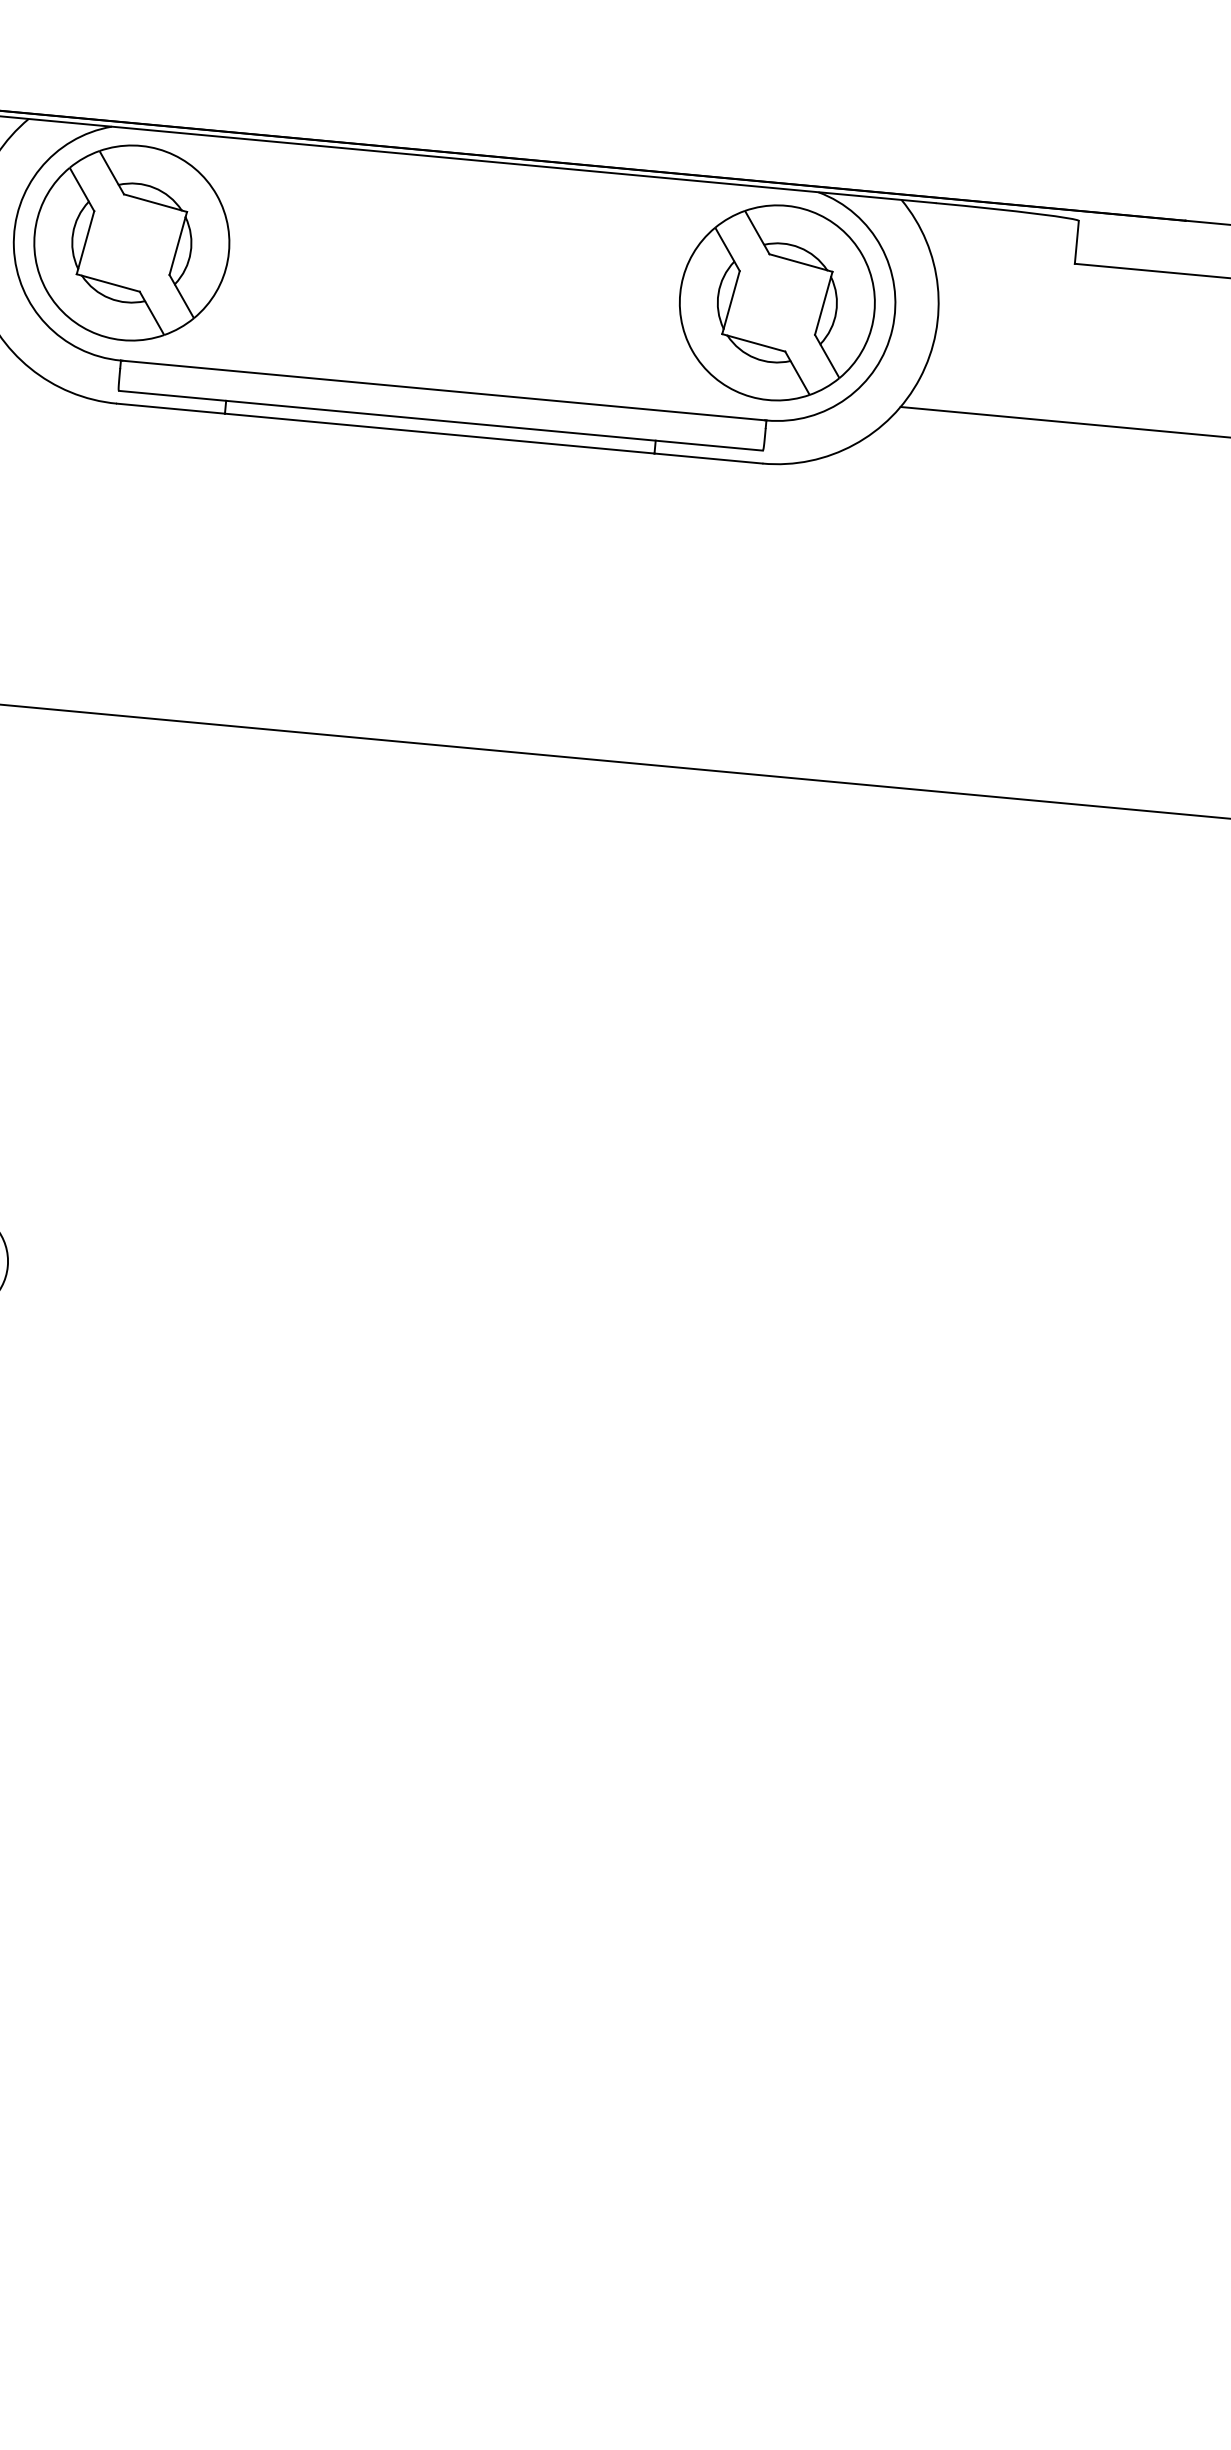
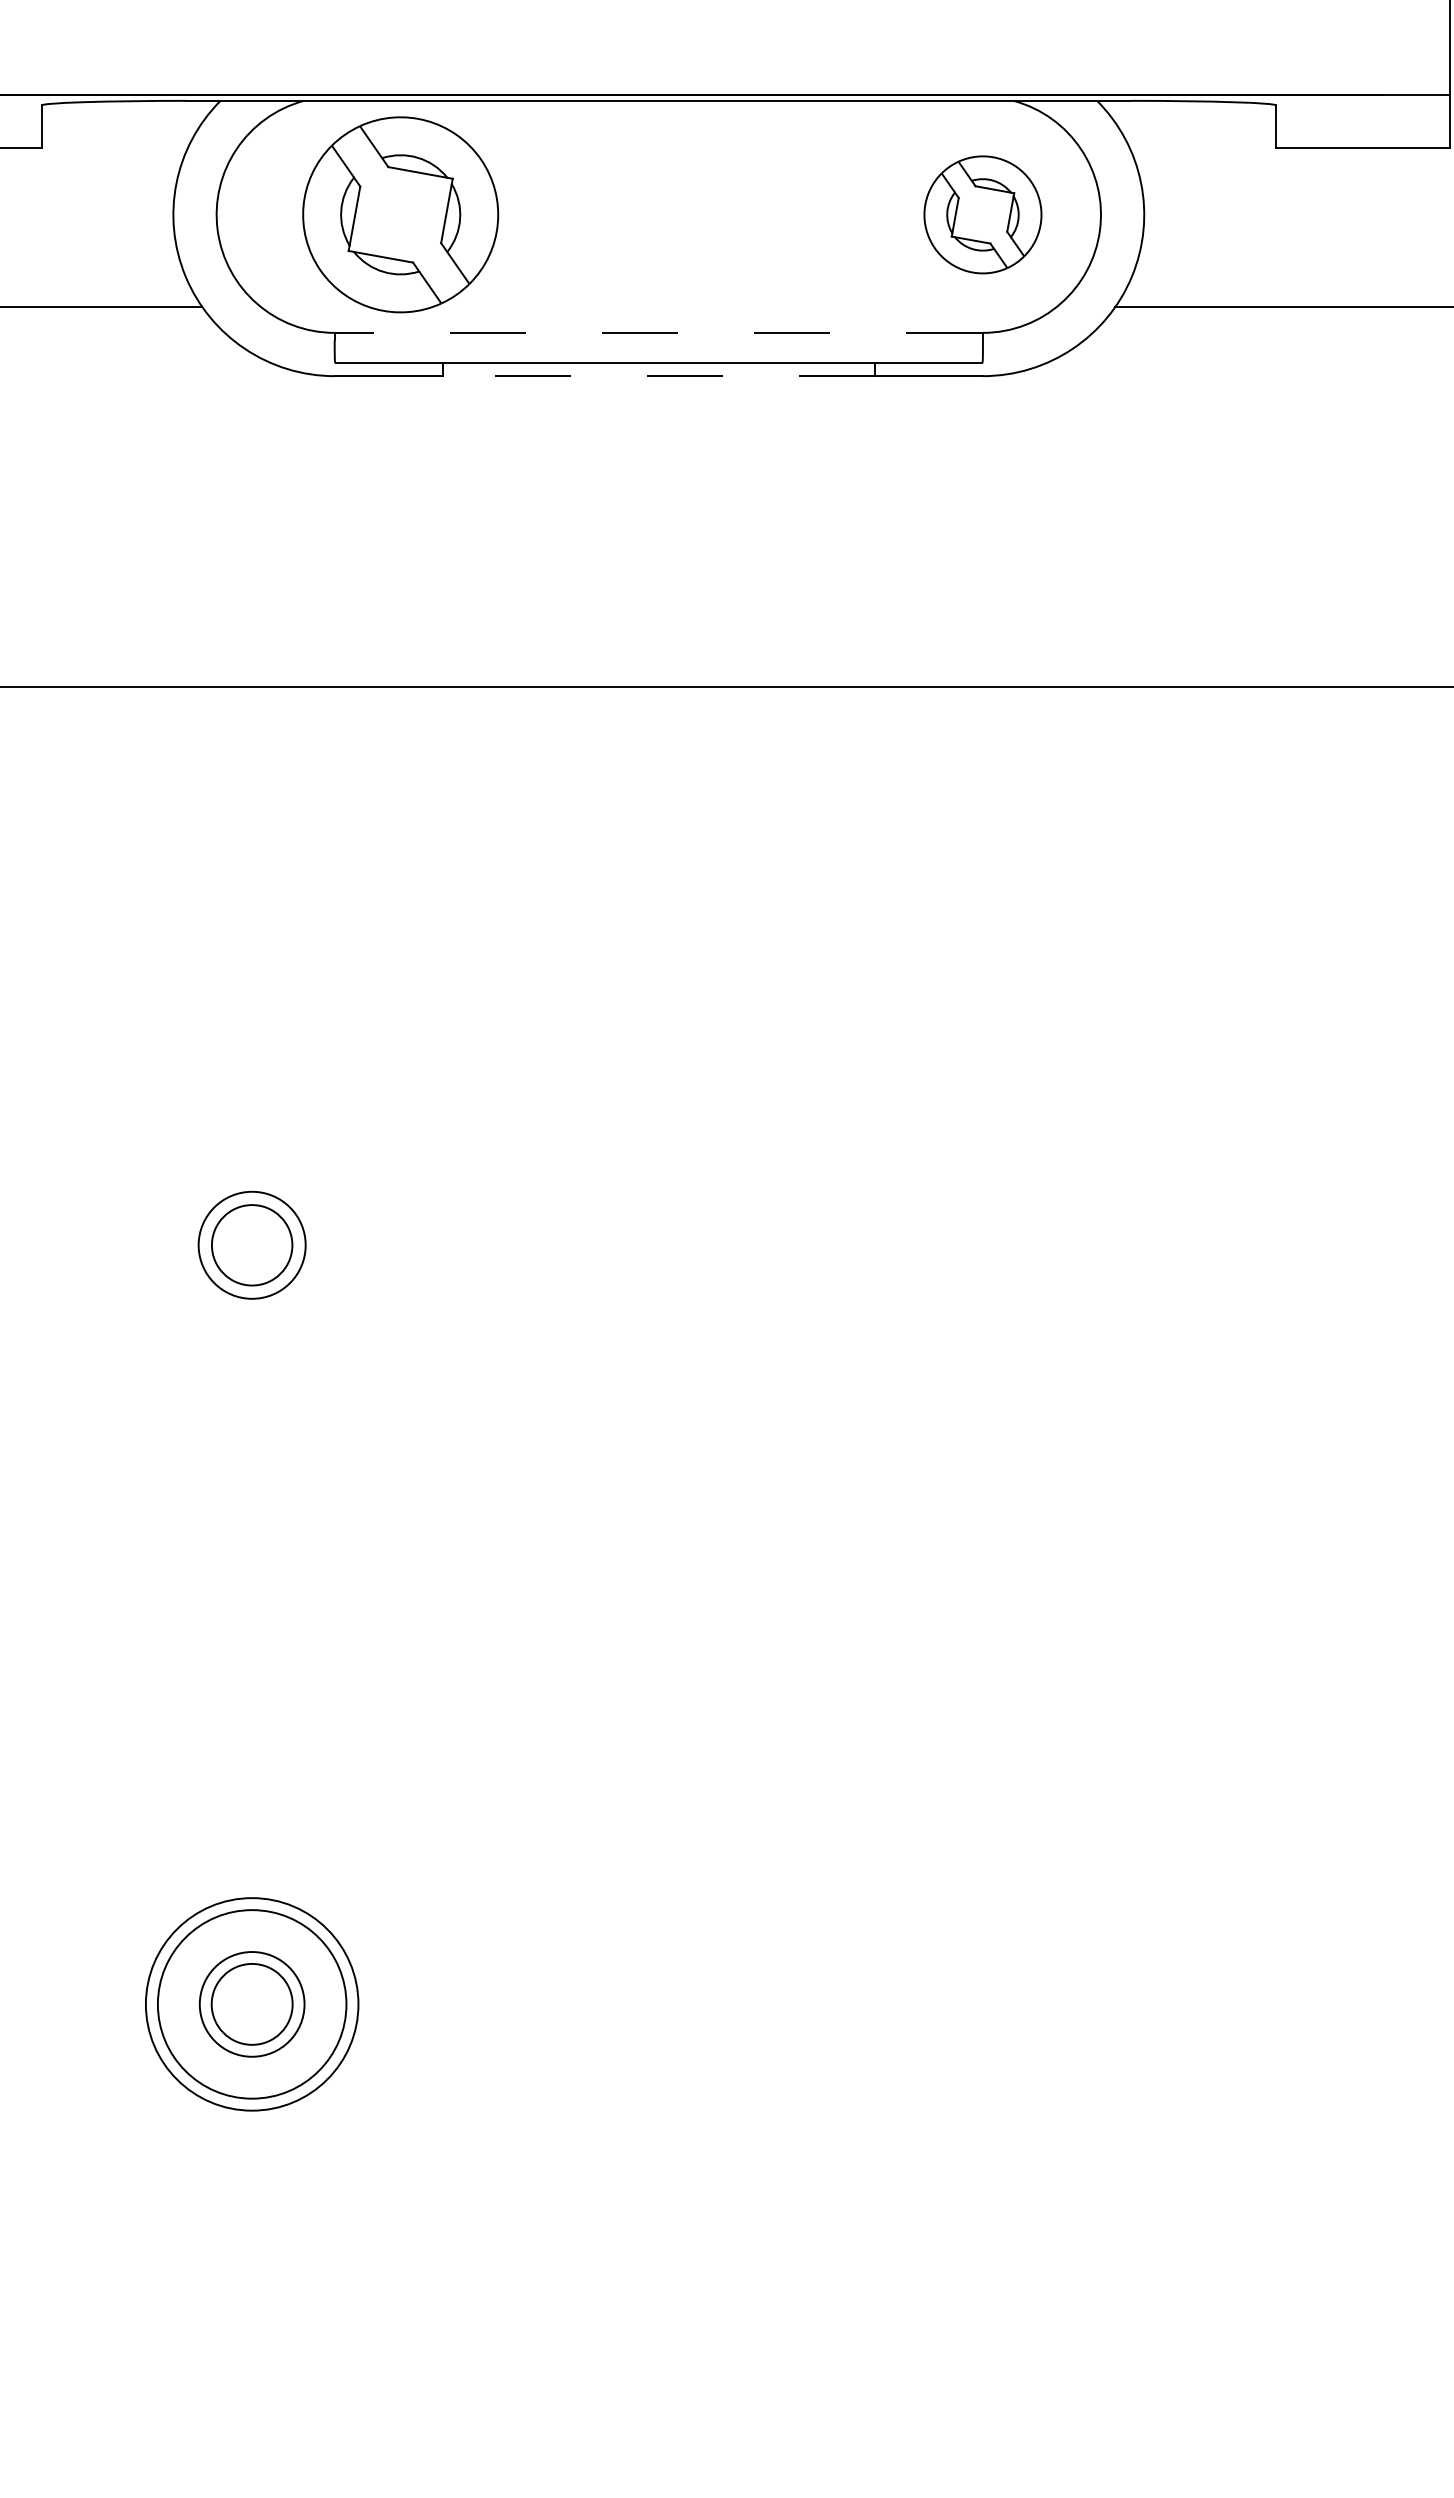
part: (131, 242) -> (400, 214), moved
part: (776, 302) -> (982, 214), size x0.6
line: (443, 390) -> (658, 332), solid -> dashed
line: (439, 433) -> (658, 376), solid -> dashed

